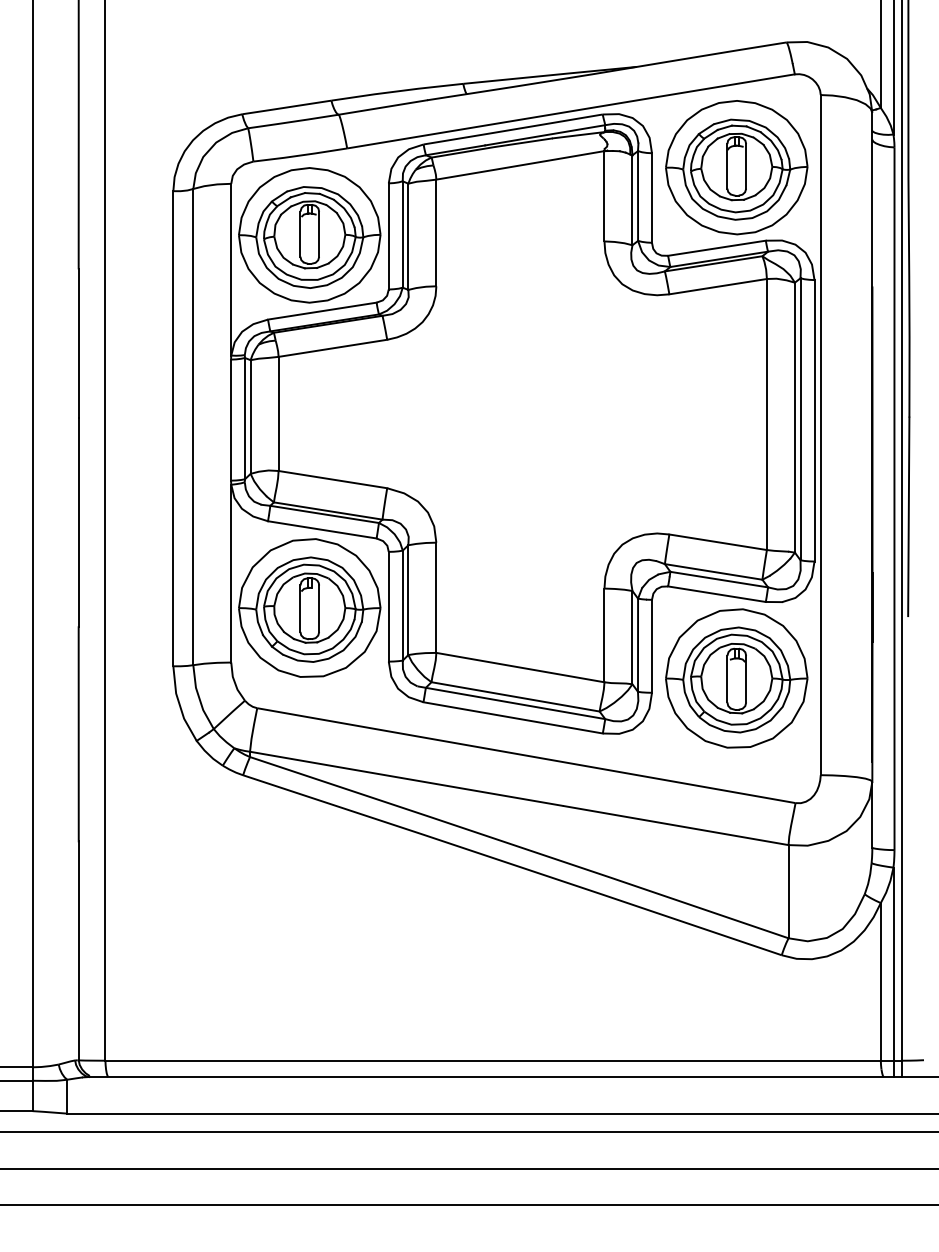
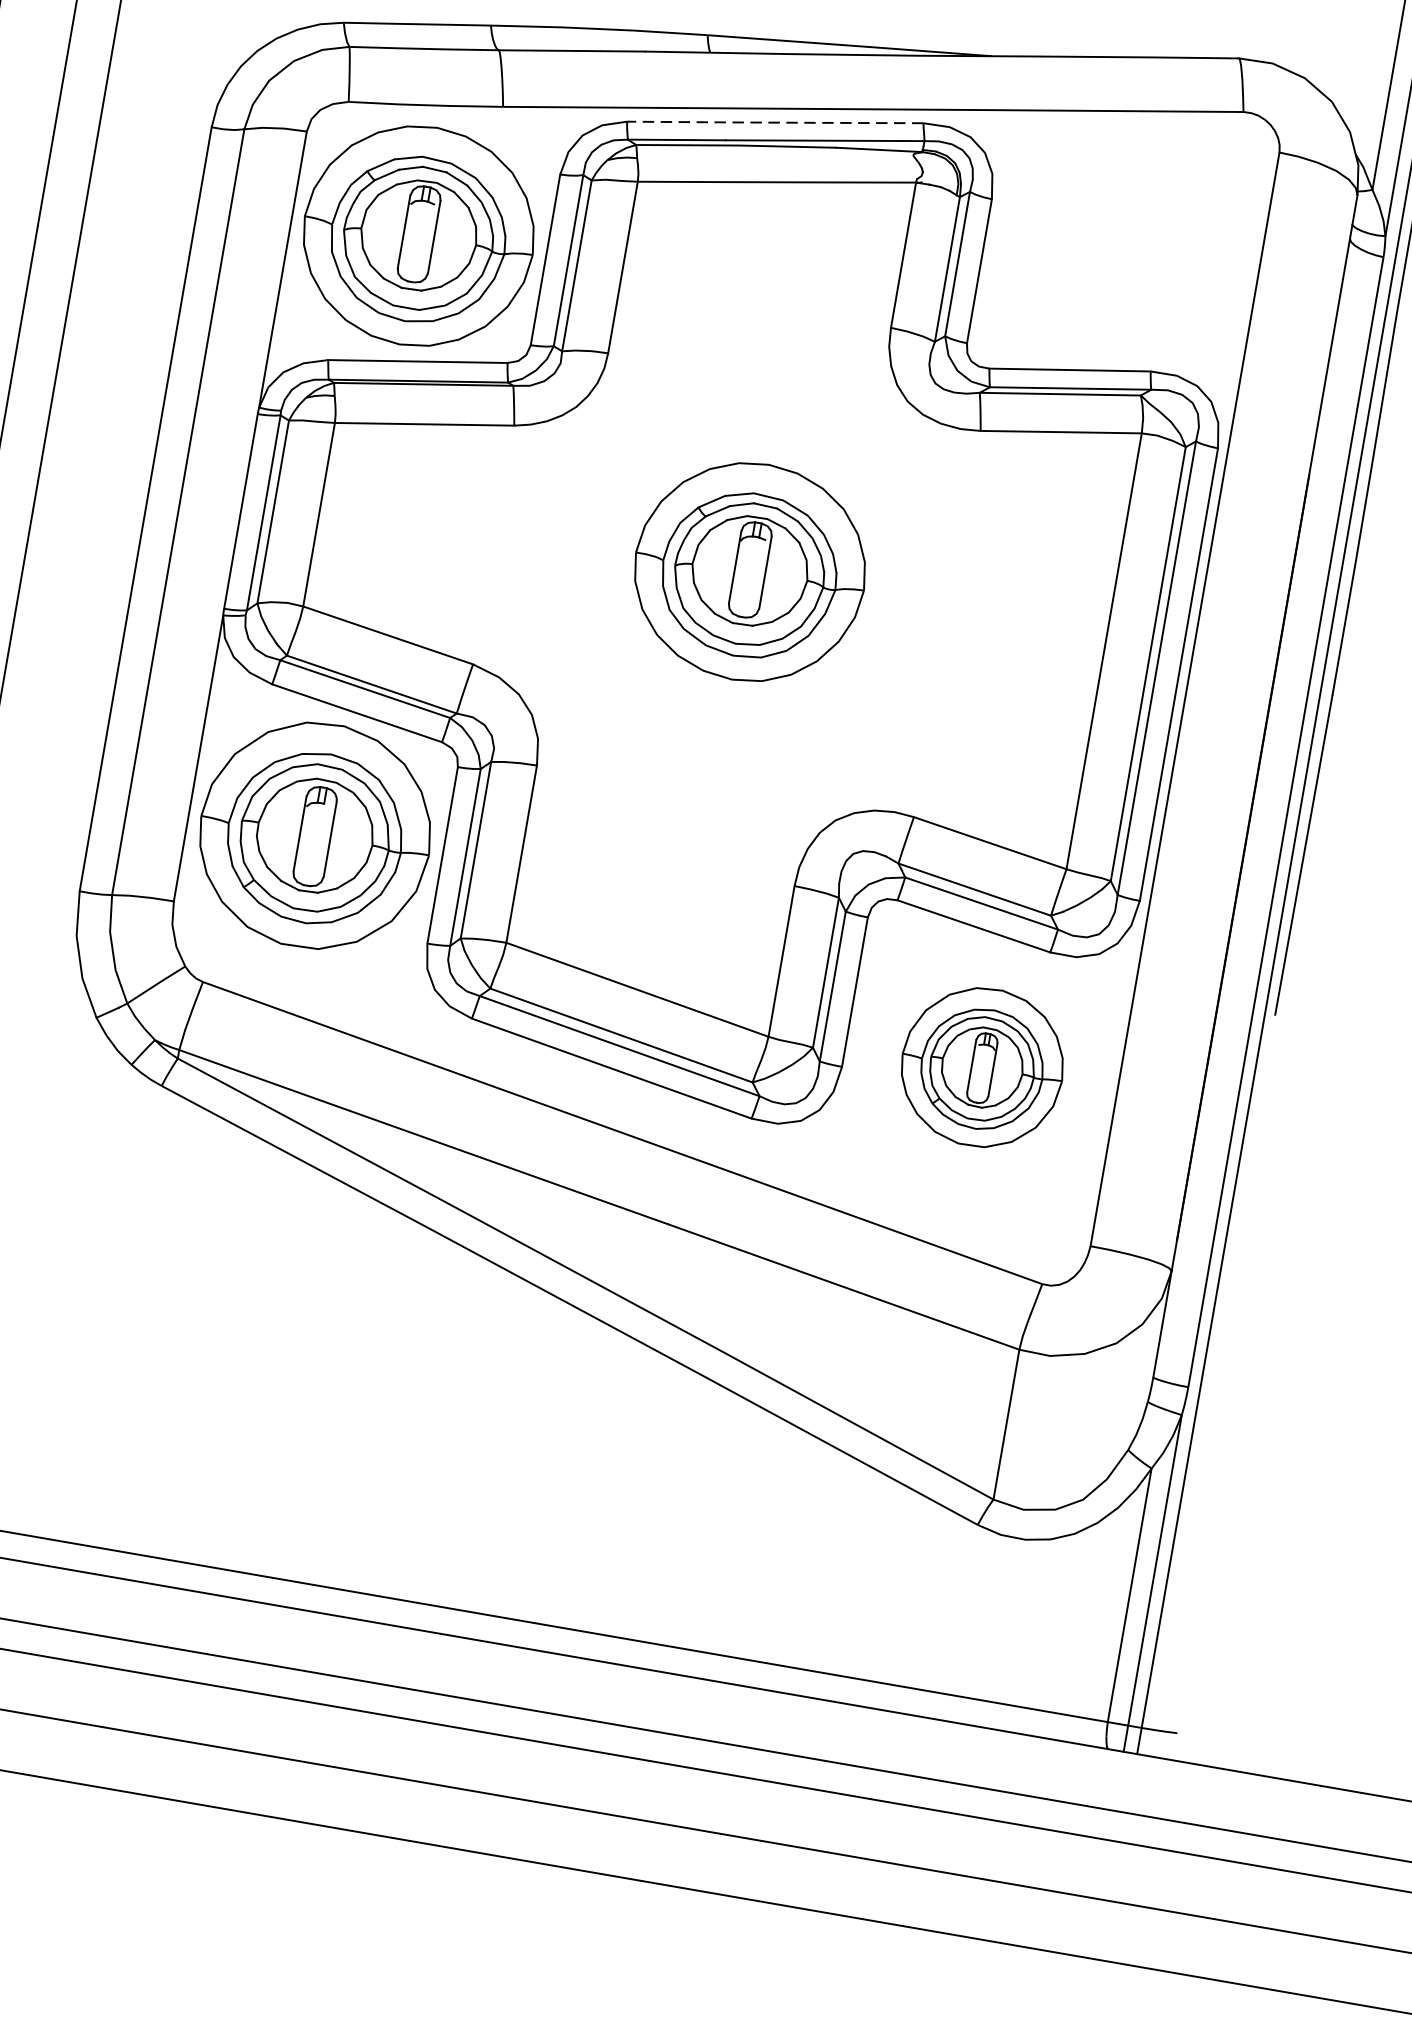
line: (512, 129) -> (774, 122), solid -> dashed
part: (736, 167) -> (749, 571), moved
part: (736, 678) -> (981, 1067), size x0.7

